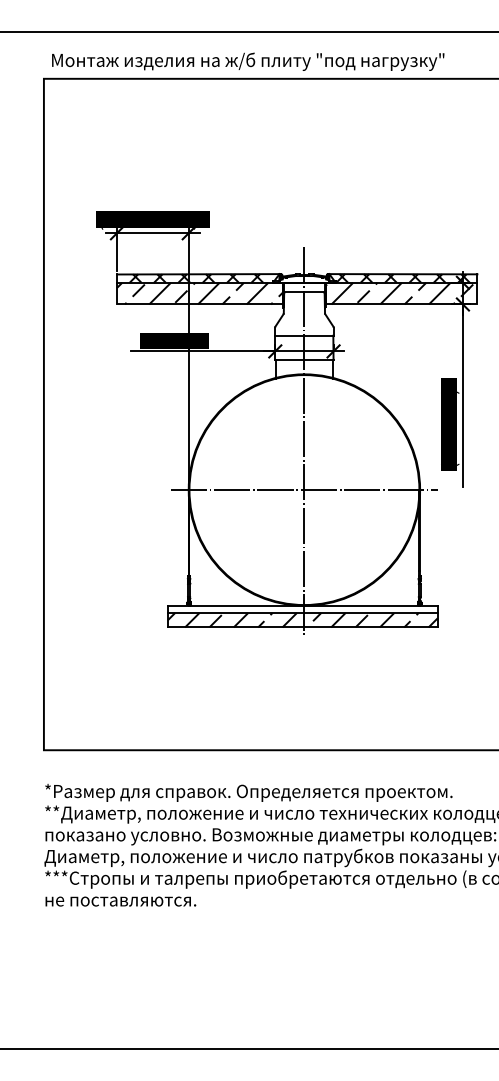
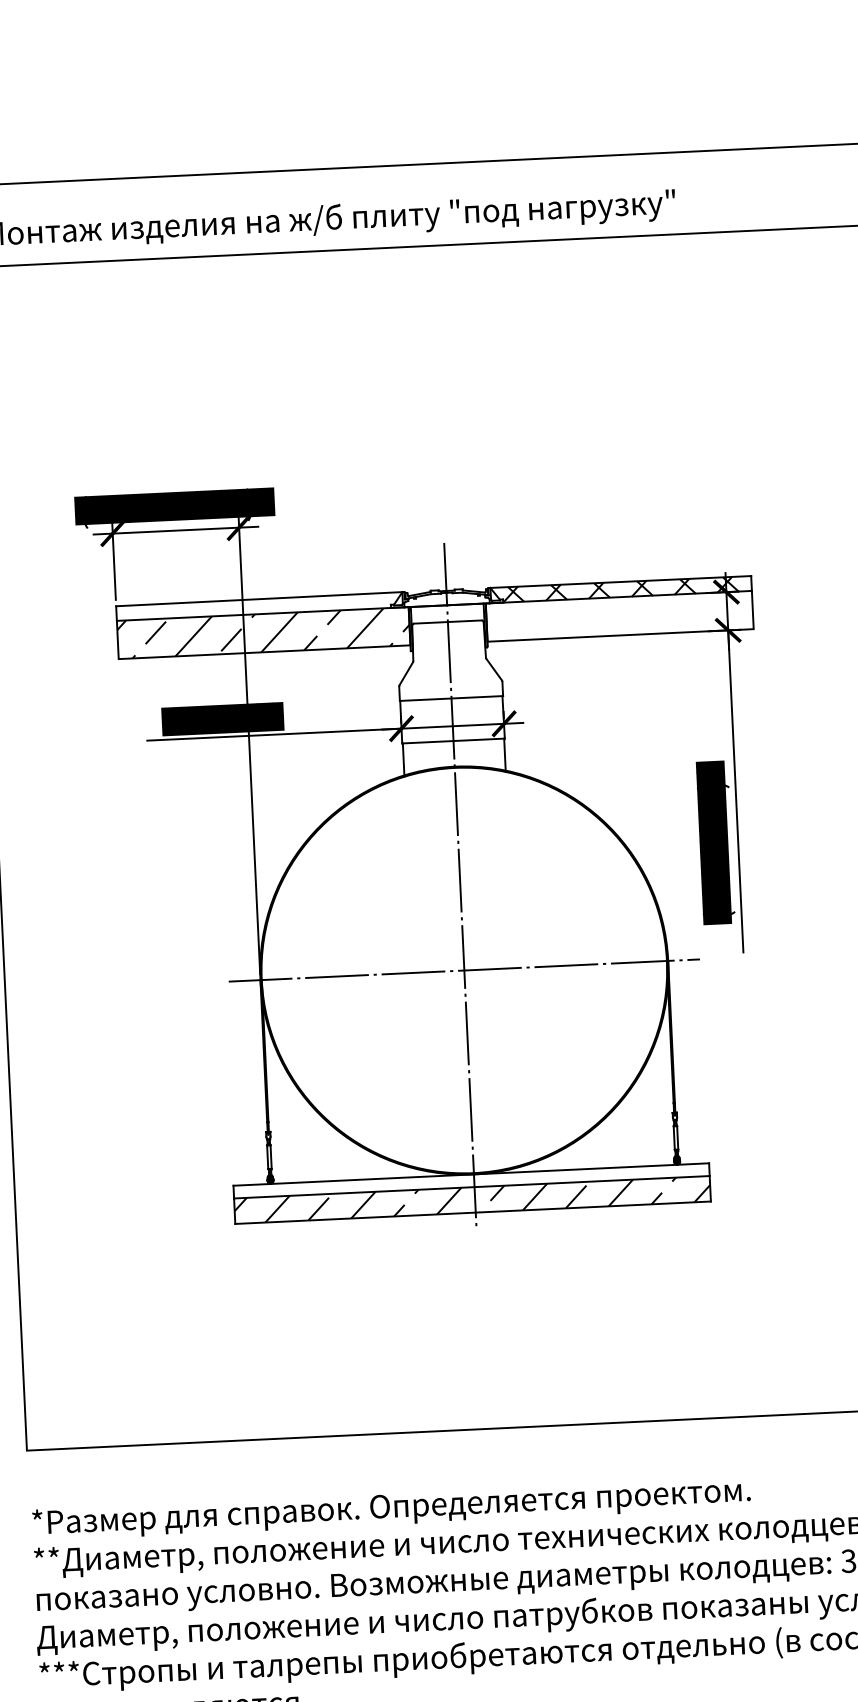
hatch: (198, 278) -> (260, 606), removed
hatch: (399, 293) -> (615, 616), removed

